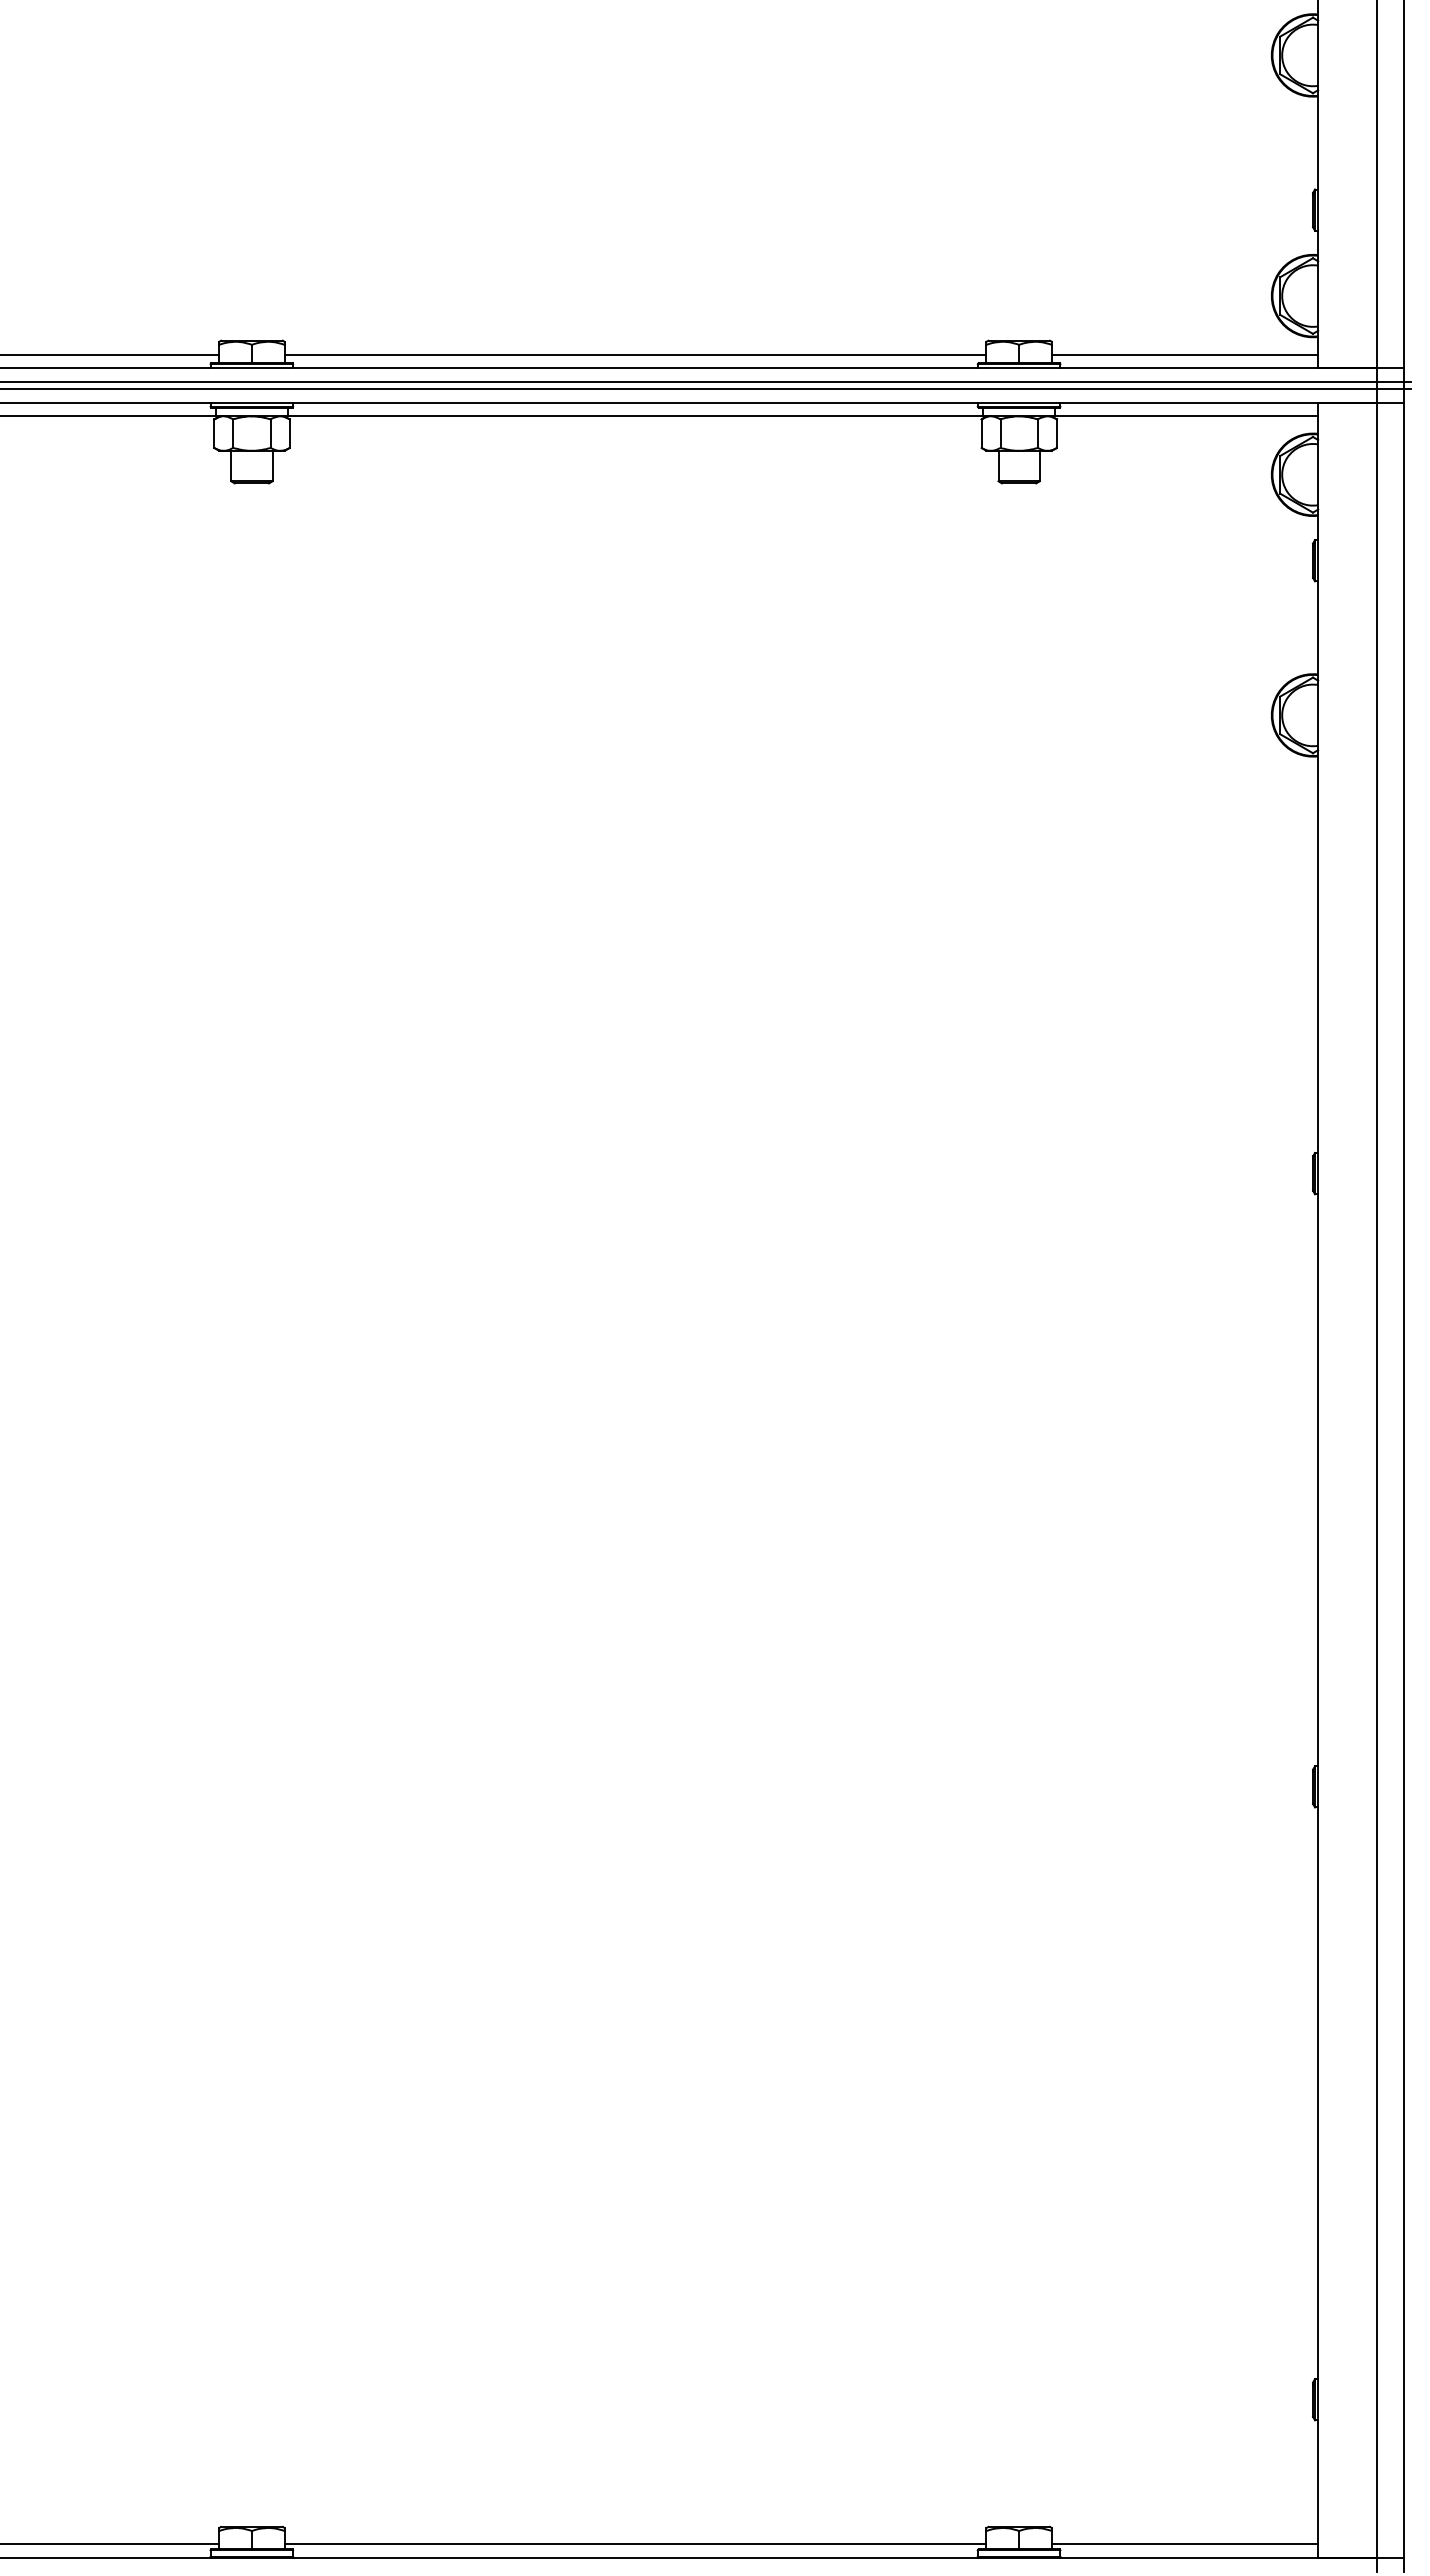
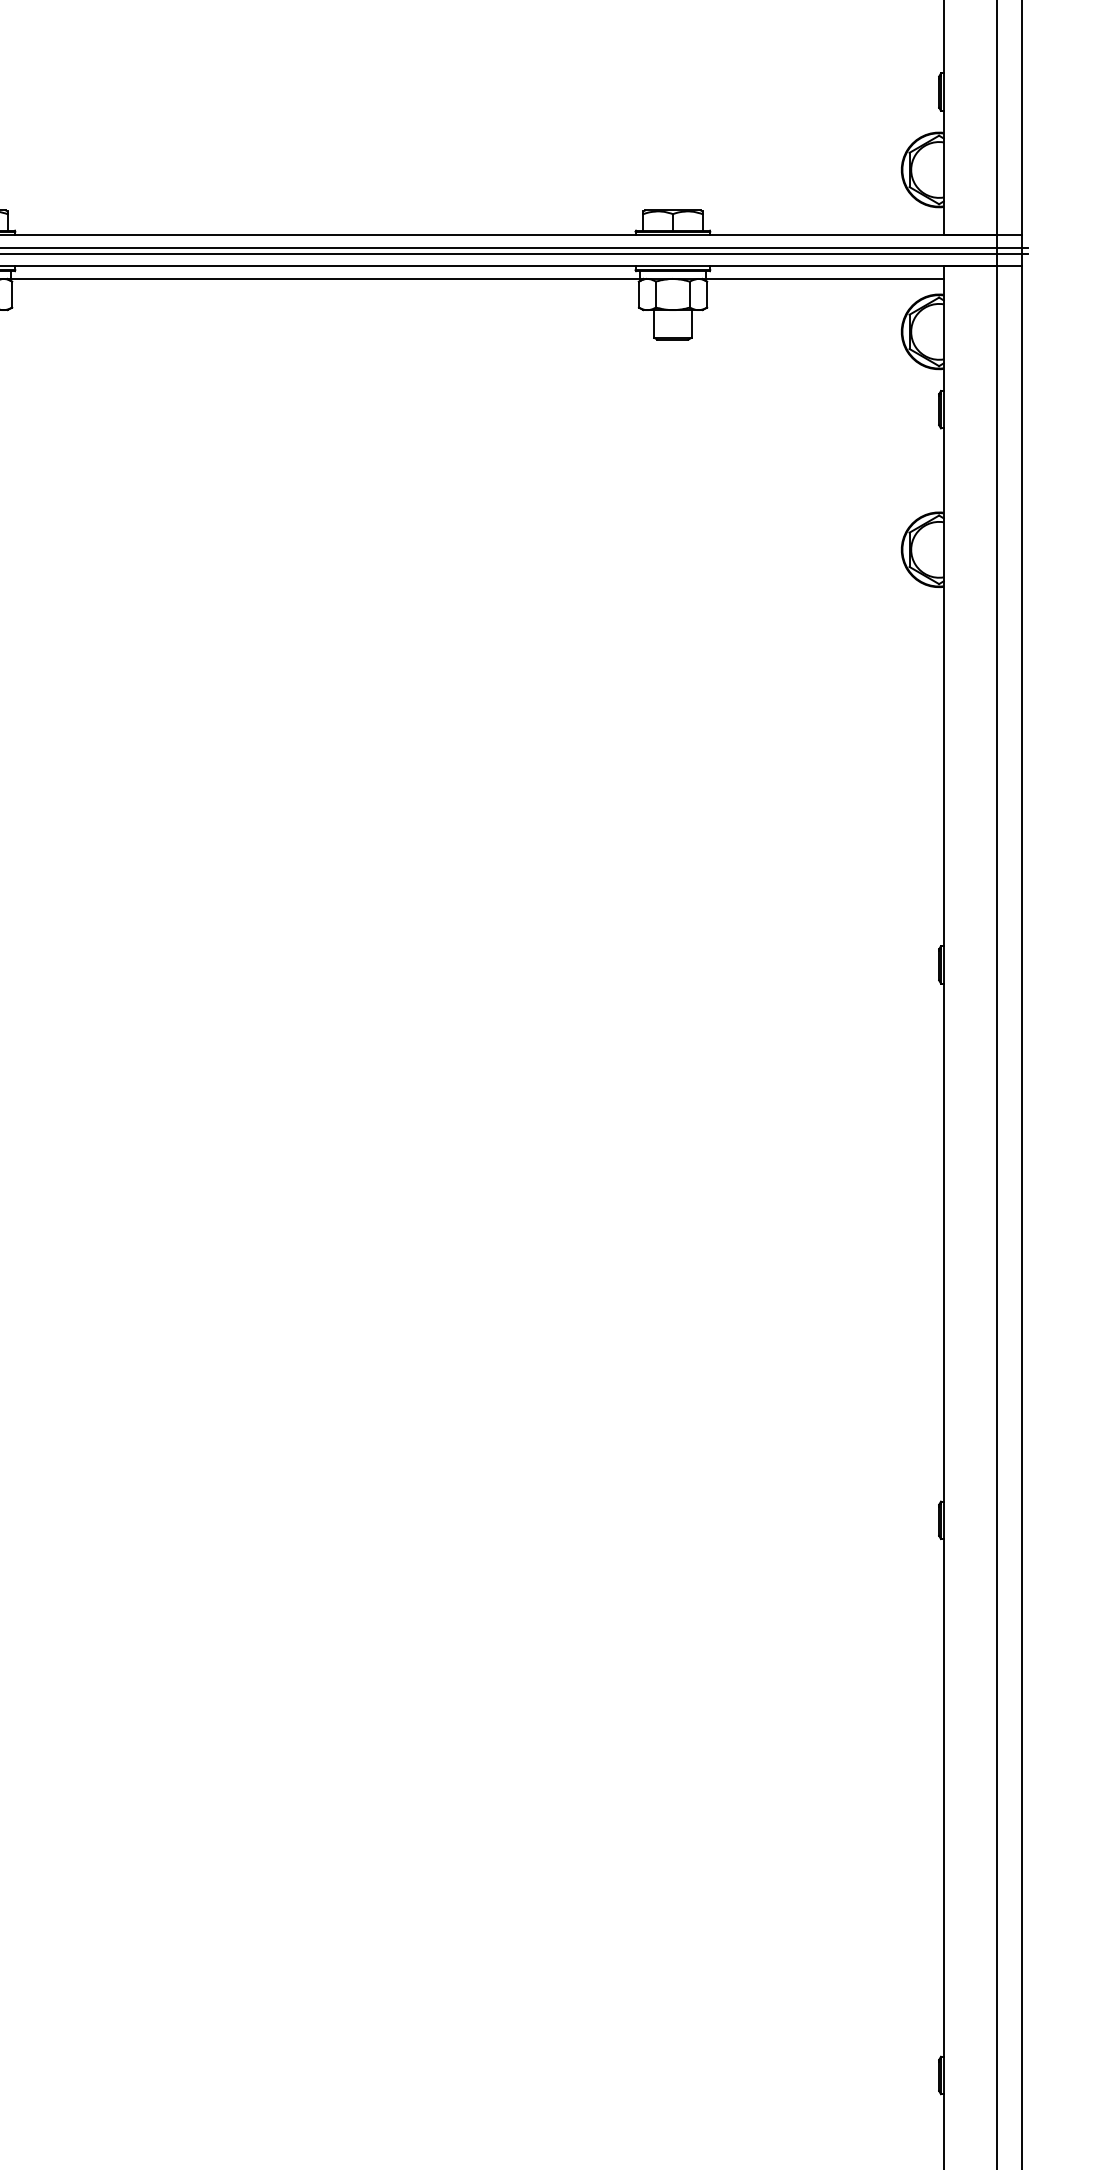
line: (635, 354) -> (325, 222), removed
line: (1184, 354) -> (822, 222), removed

